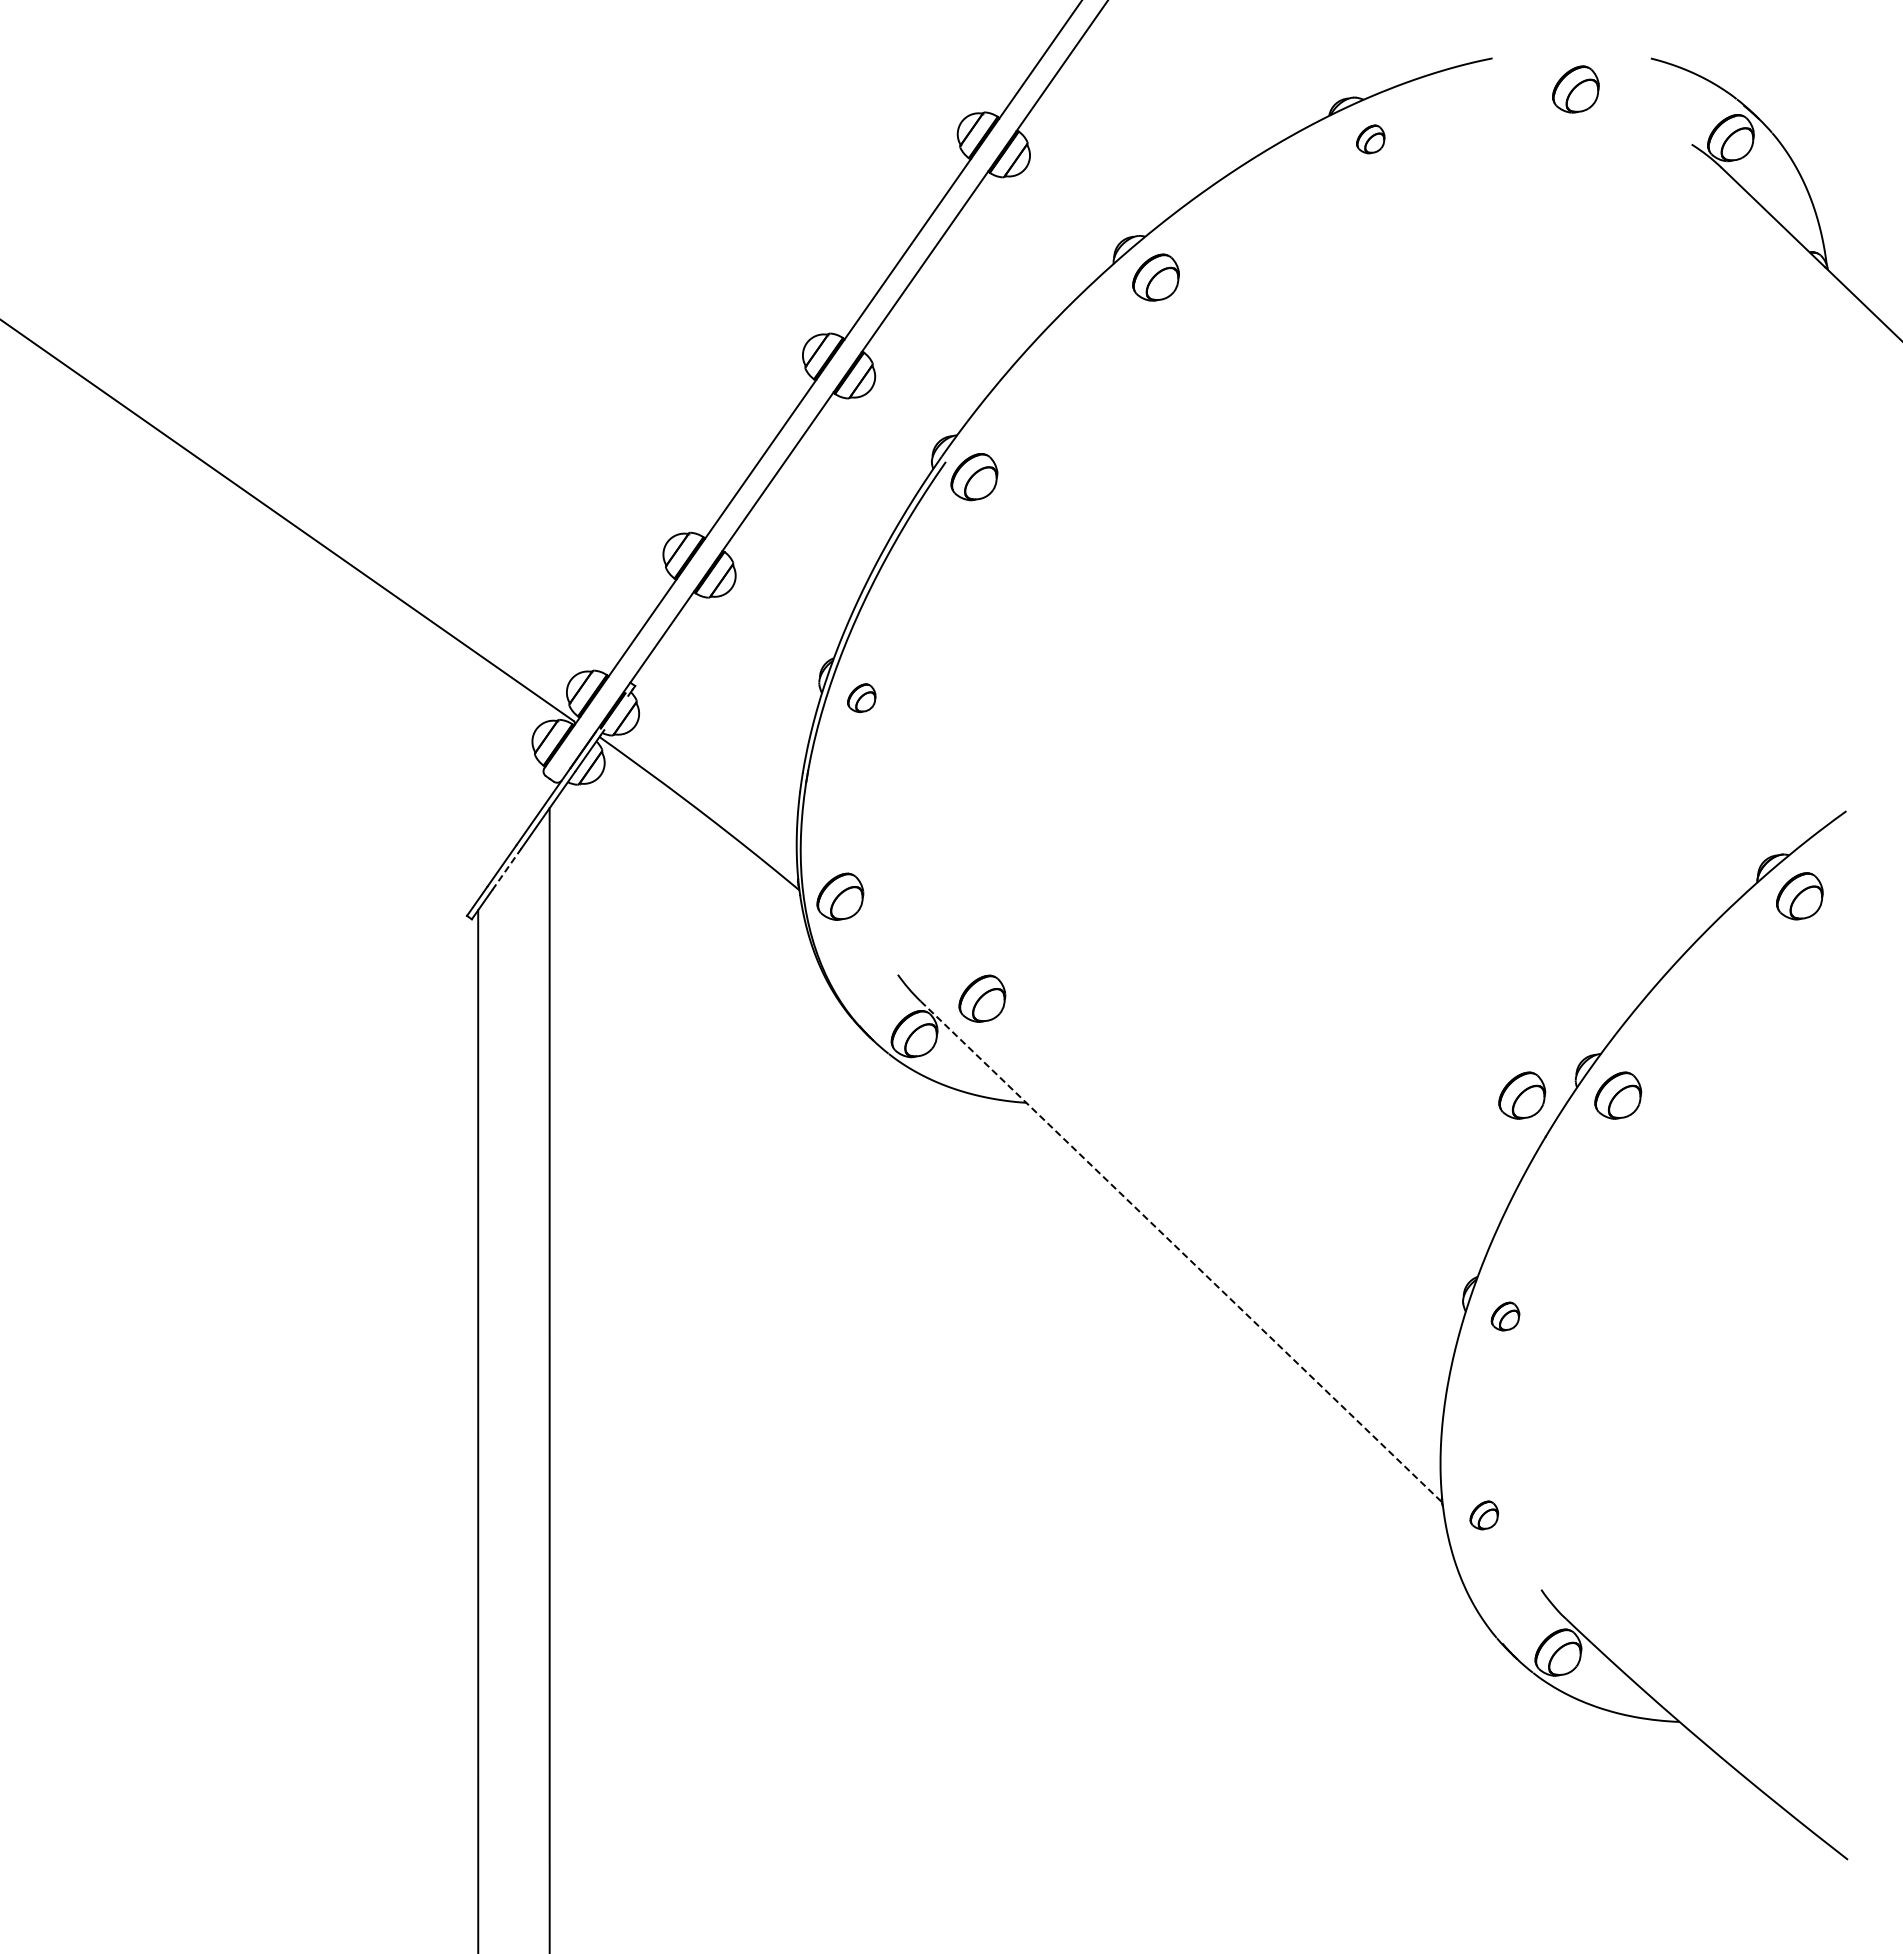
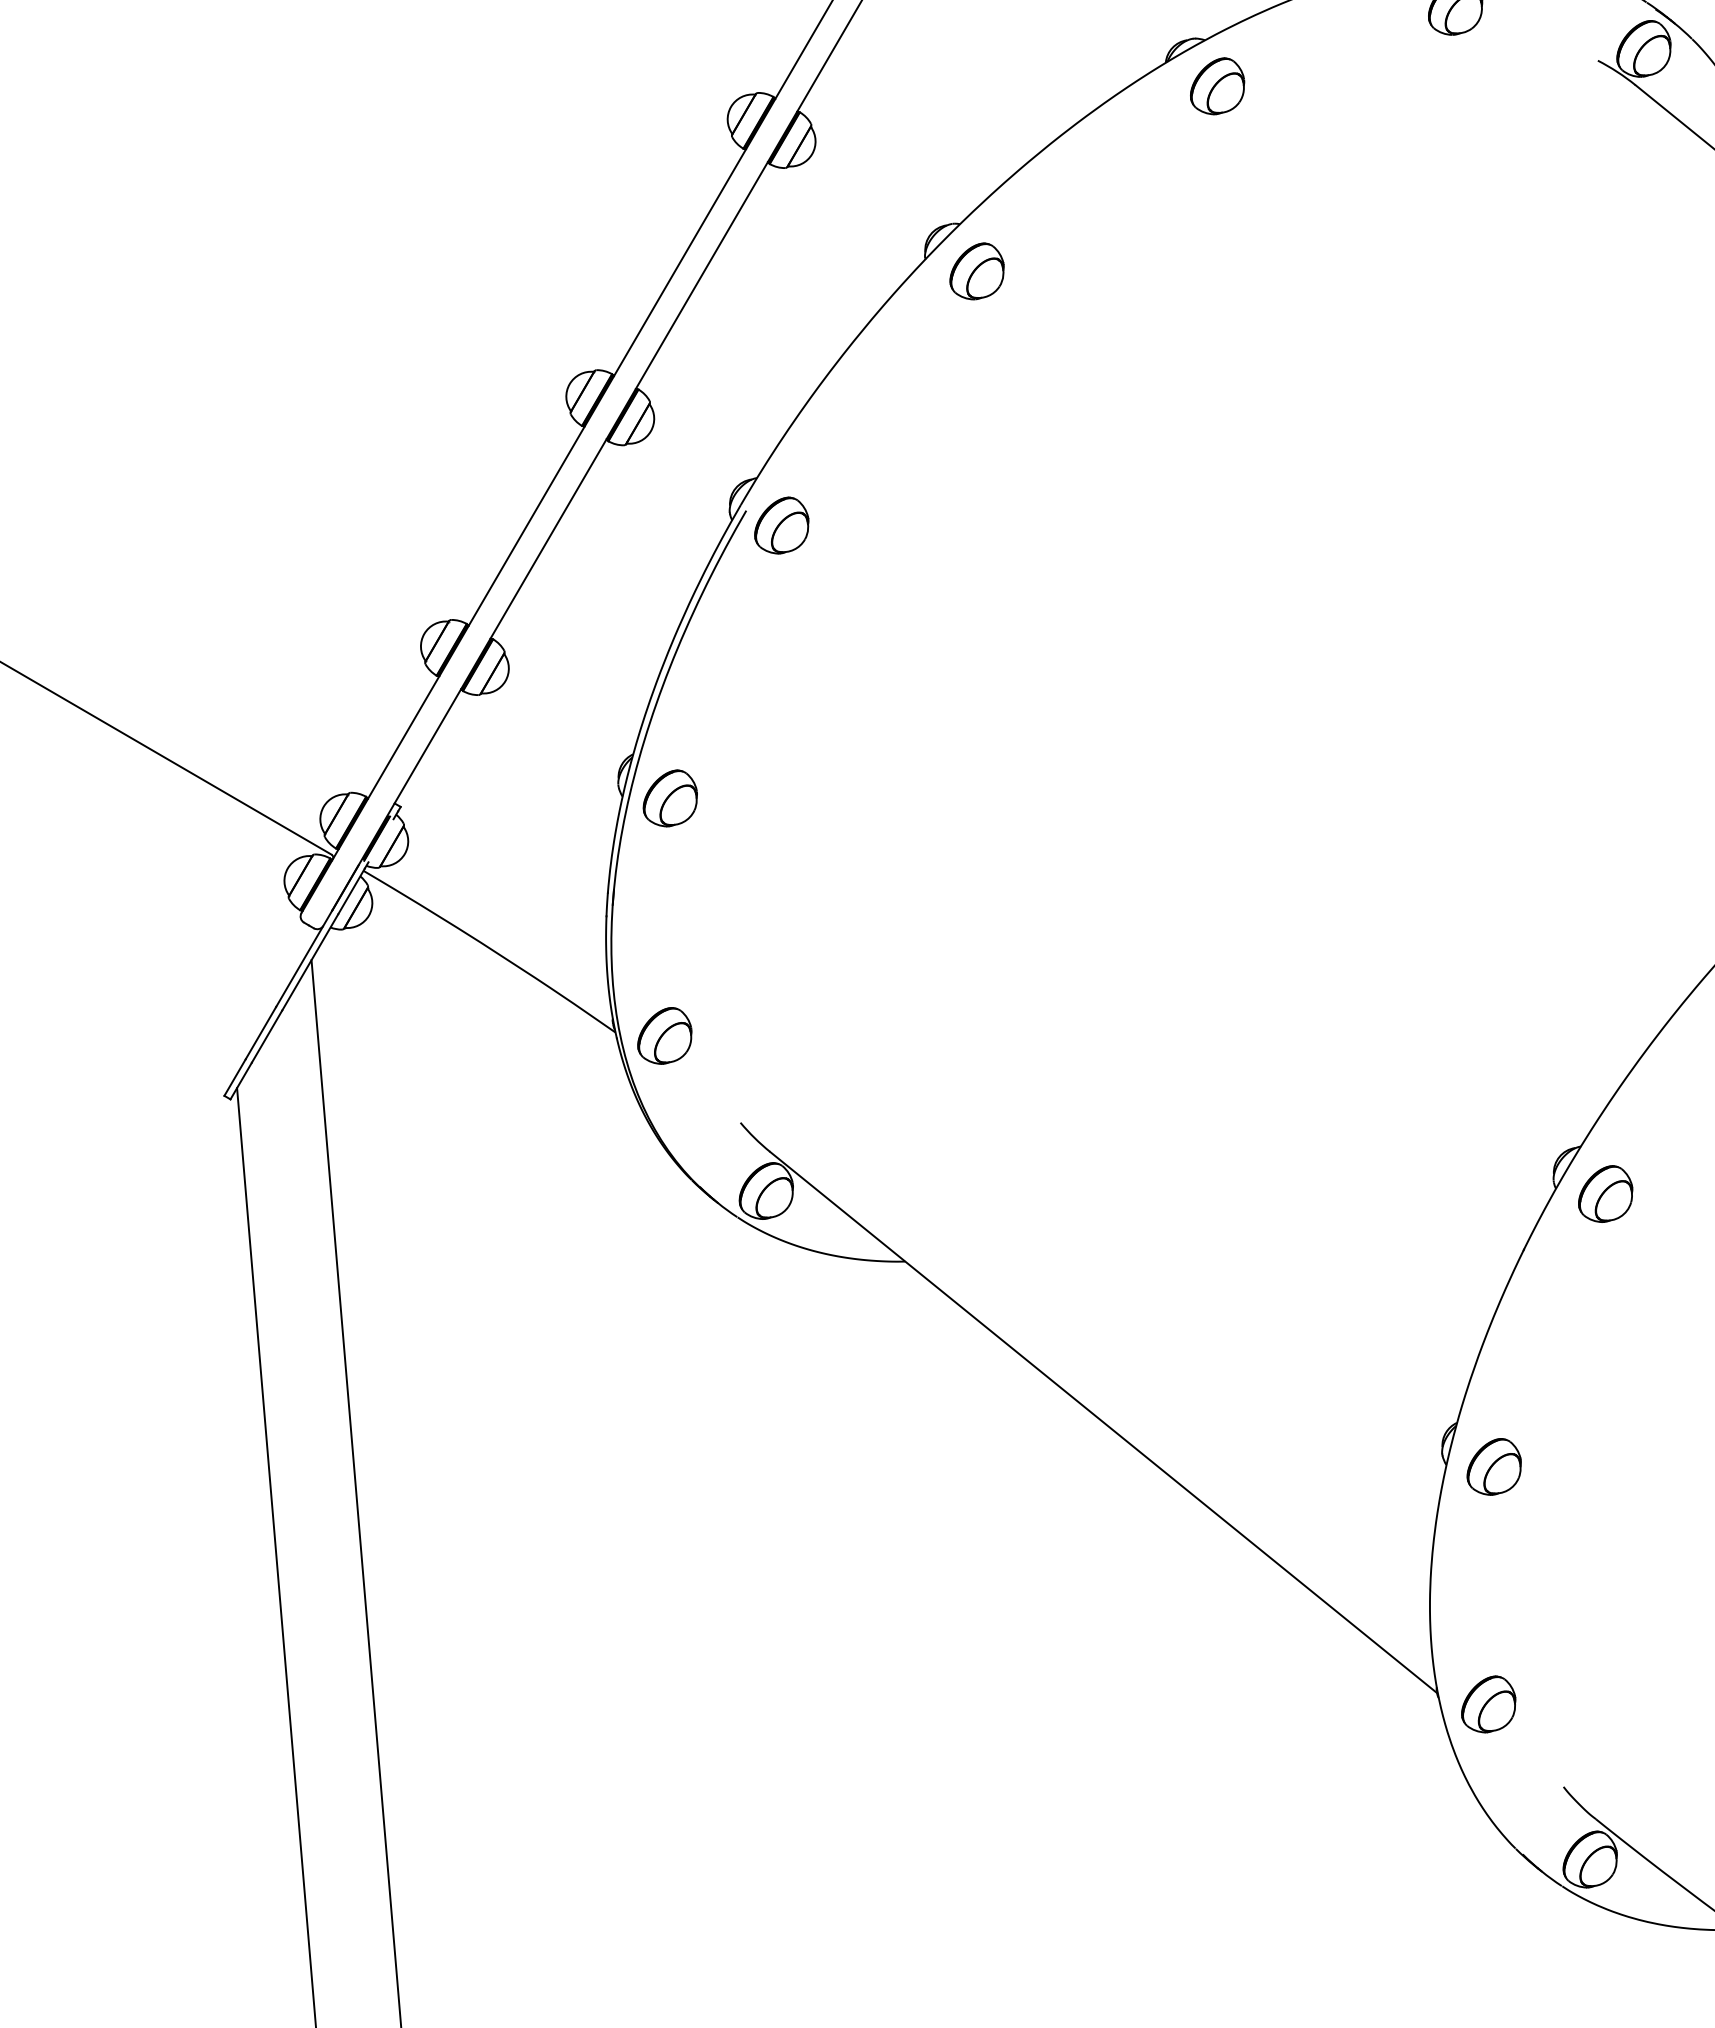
part: (1370, 139) -> (1217, 86), size x1.67
part: (861, 698) -> (669, 799), size x1.67
line: (506, 869) -> (266, 1036), dashed -> solid
part: (982, 998) -> (843, 1142), removed
part: (1522, 1095) -> (1492, 1203), removed
line: (1181, 1252) -> (1103, 1423), dashed -> solid
part: (1505, 1316) -> (1493, 1466), size x1.67
part: (1484, 1515) -> (1488, 1704), size x1.67

